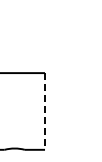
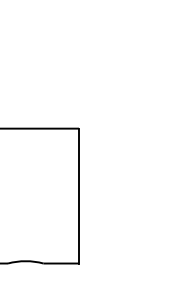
line: (45, 111) -> (79, 196), dashed -> solid

